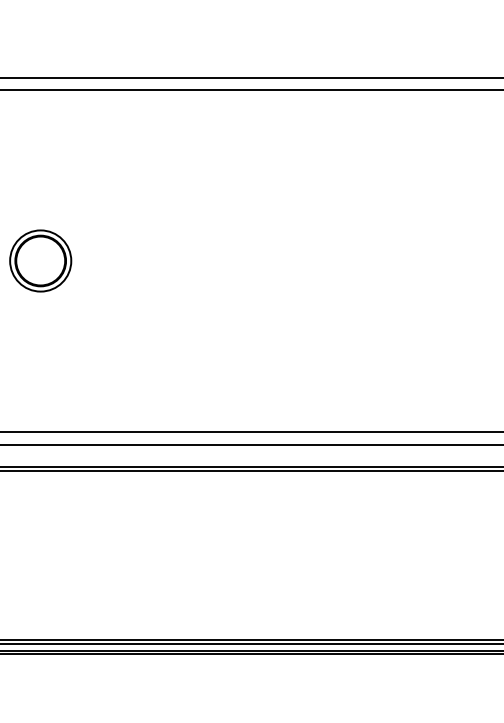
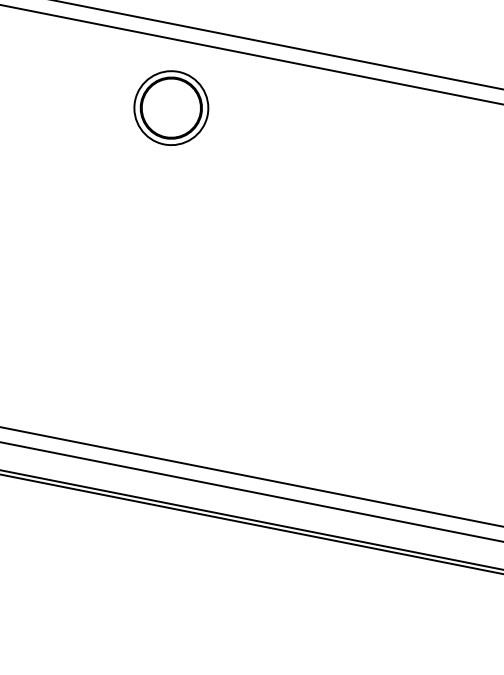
part: (40, 260) -> (171, 107), moved

